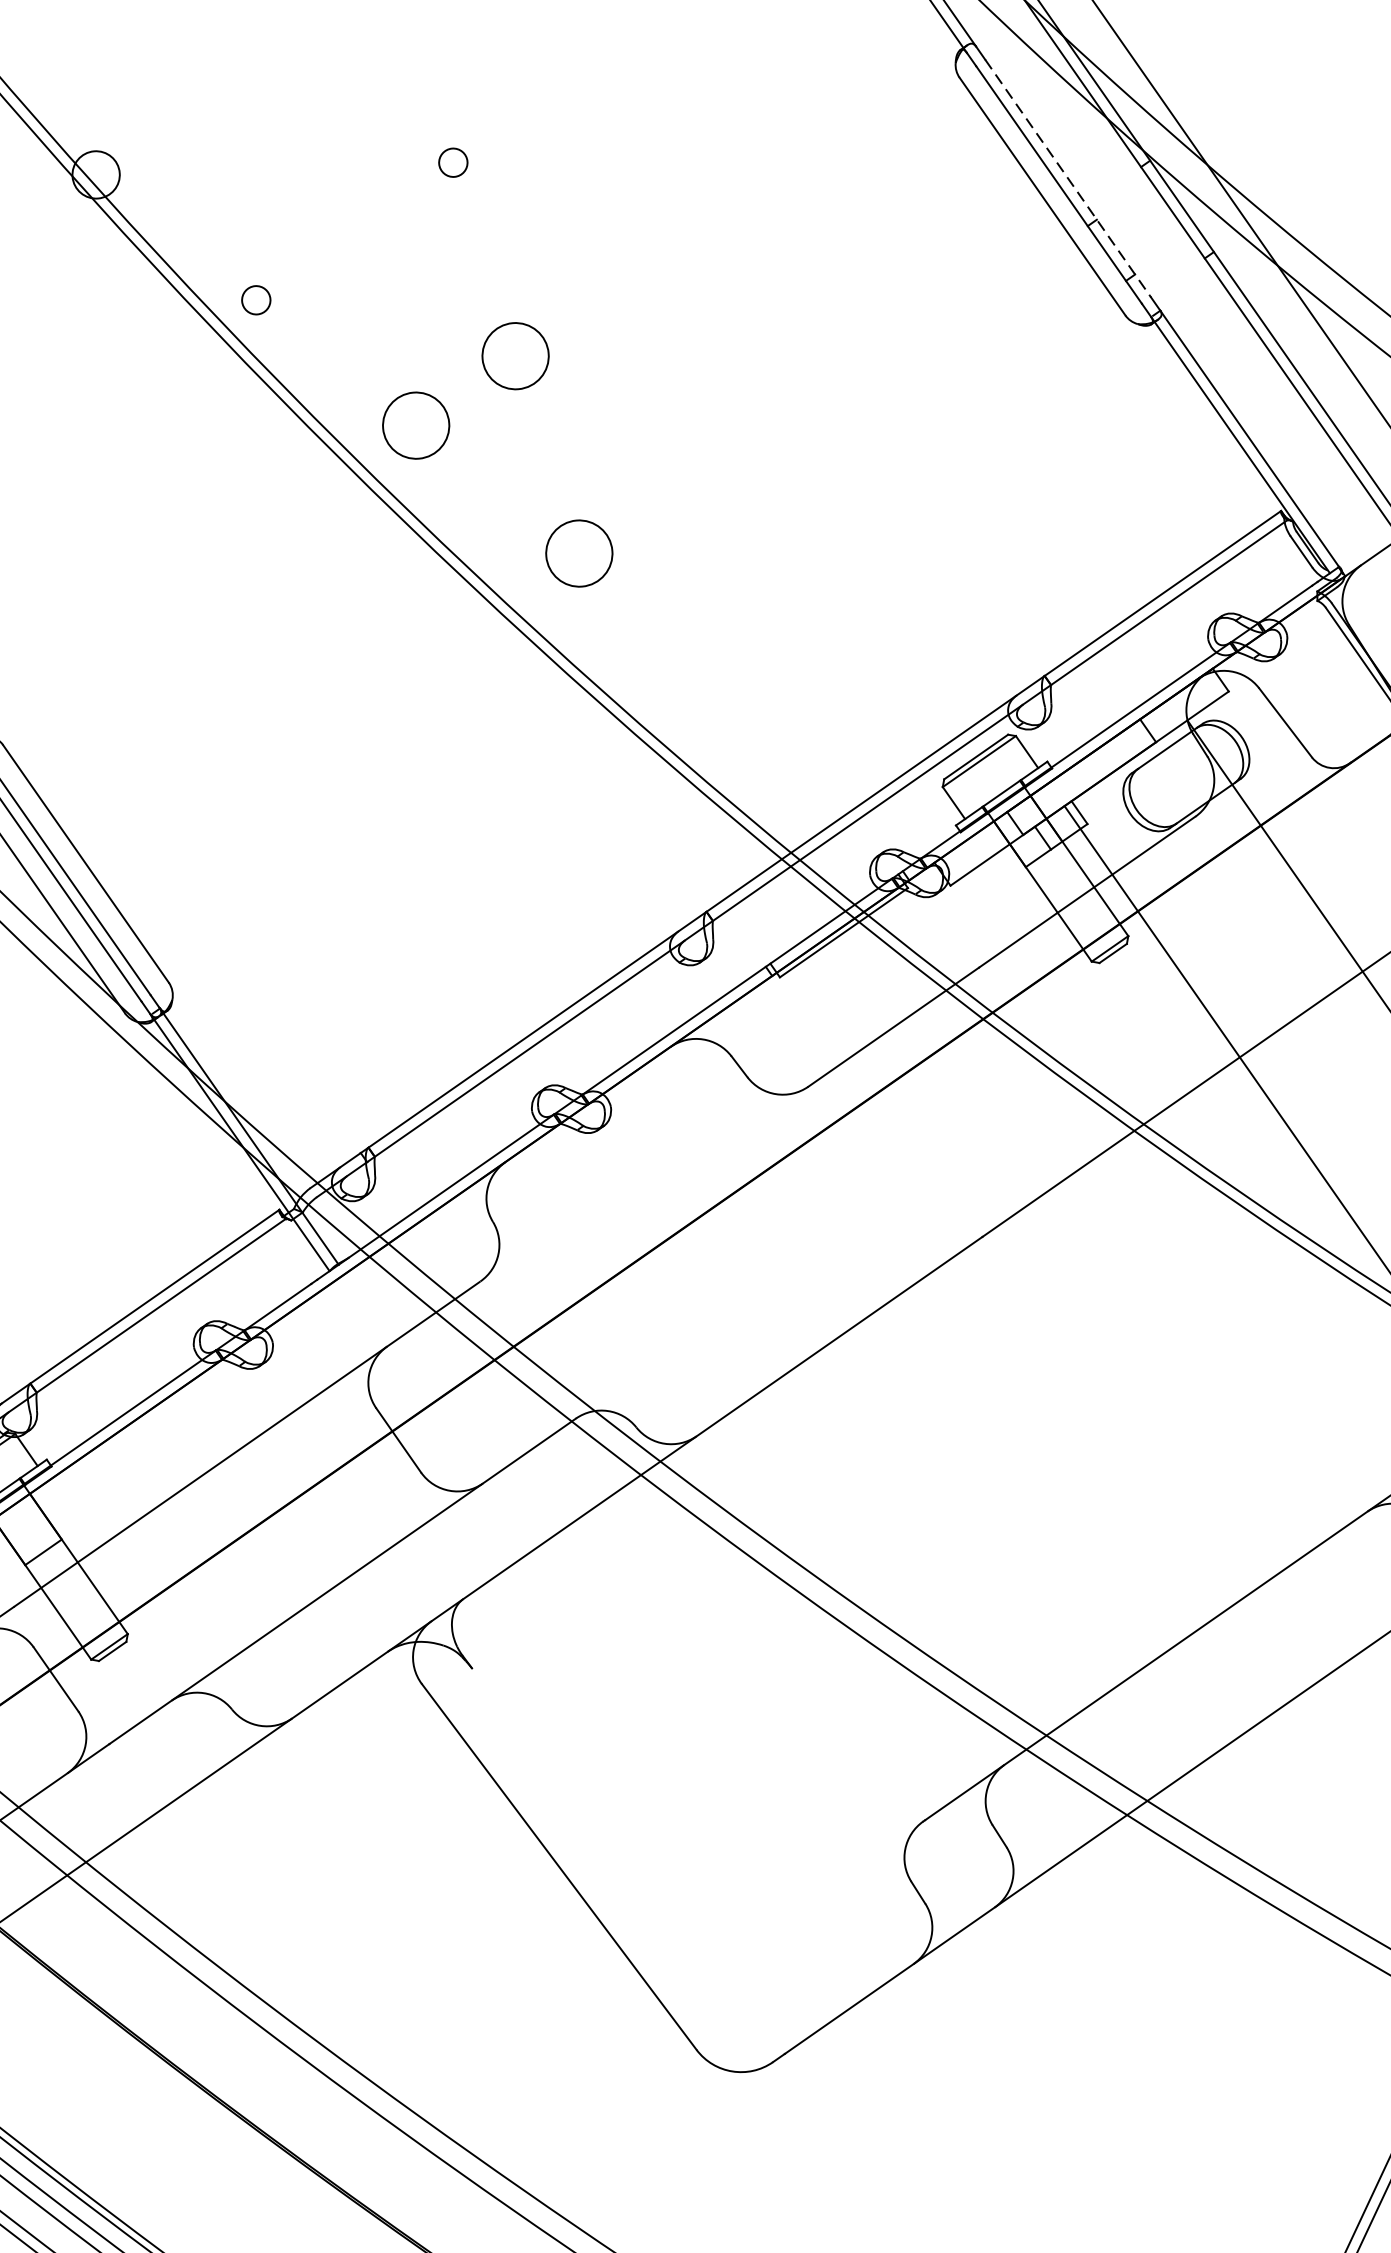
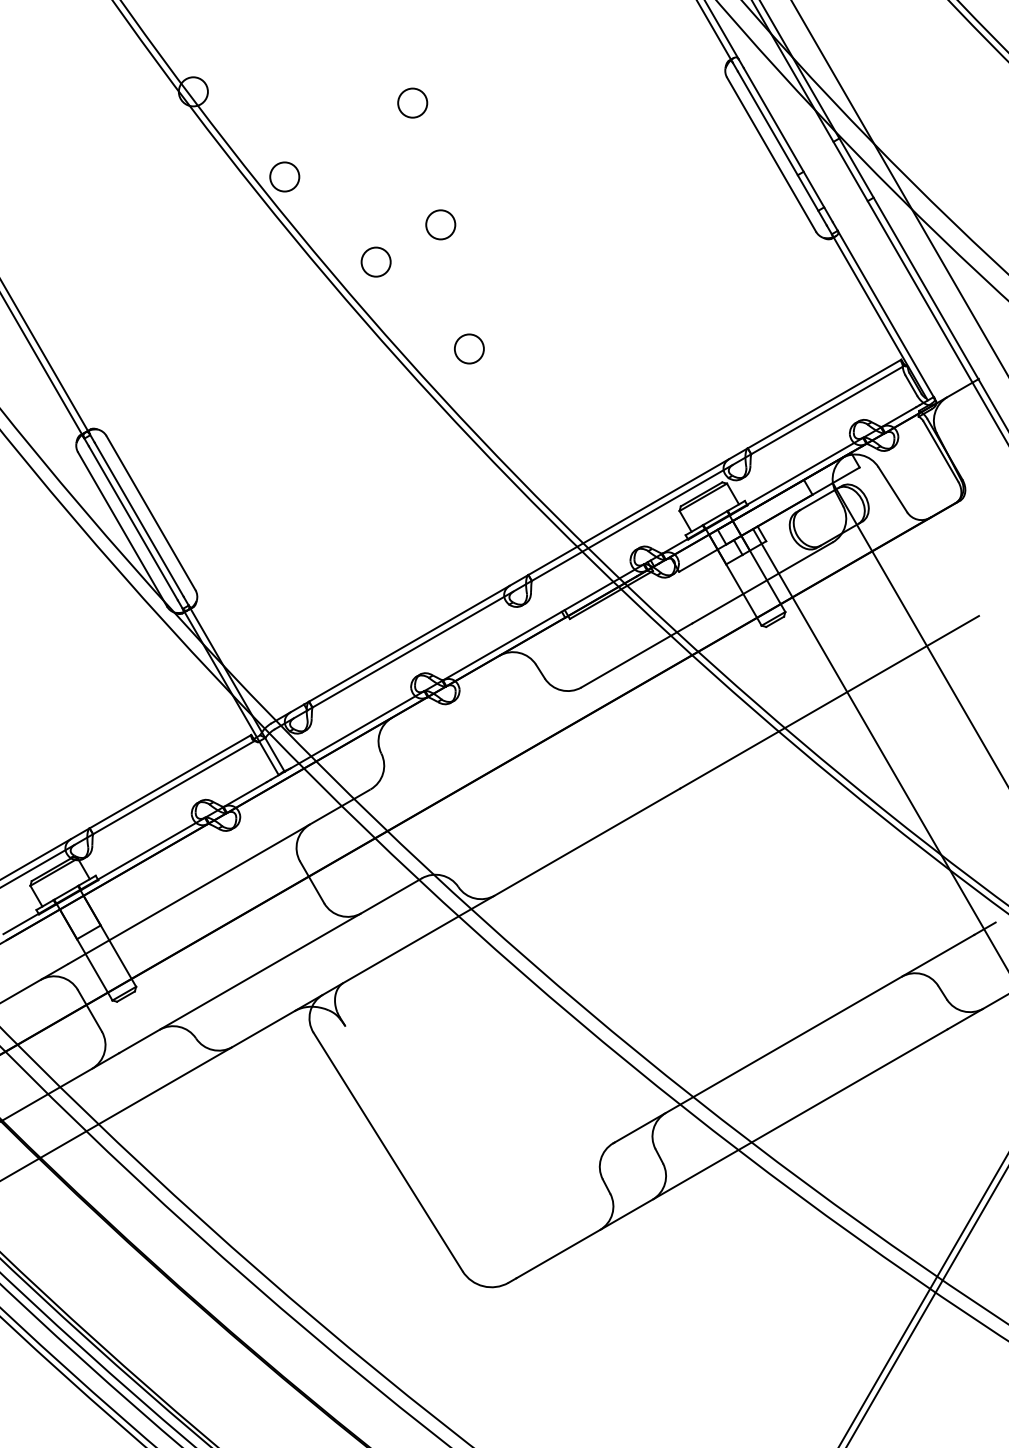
circle: (452, 161) -> (412, 102), size x1.67
line: (1068, 179) -> (788, 145), dashed -> solid
circle: (255, 299) -> (284, 176), size x1.67
circle: (515, 355) -> (440, 224), size x0.71
circle: (415, 424) -> (375, 261), size x0.71
circle: (579, 552) -> (469, 348), size x0.71

